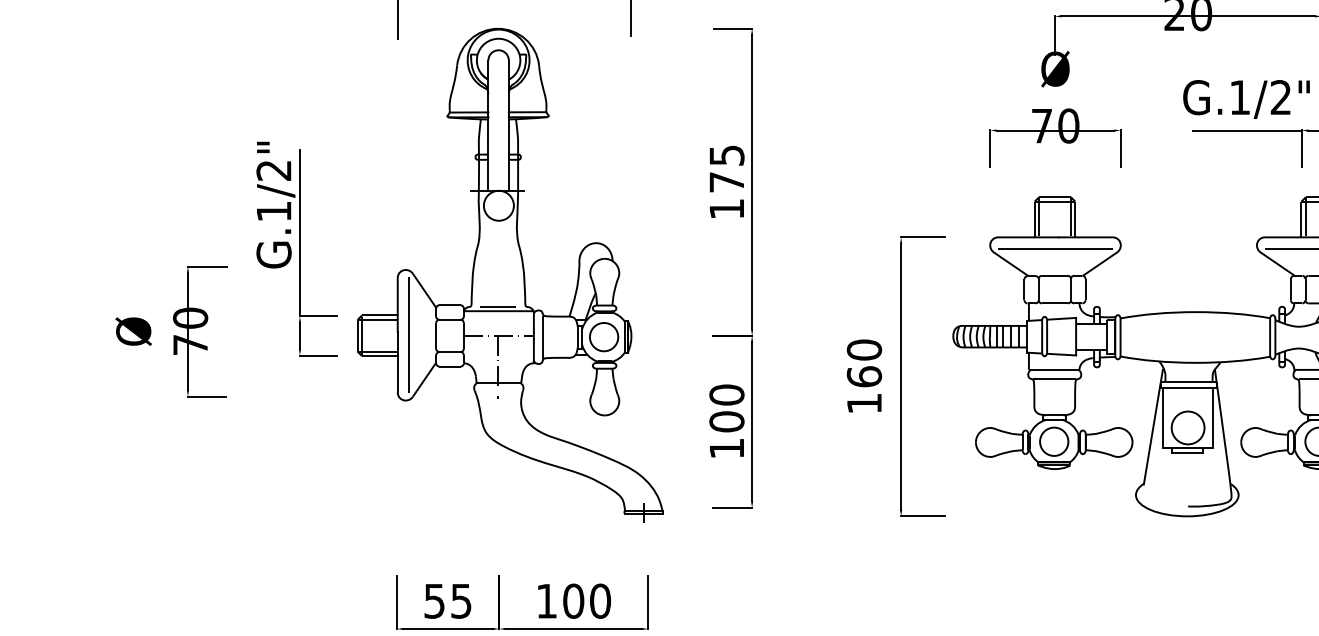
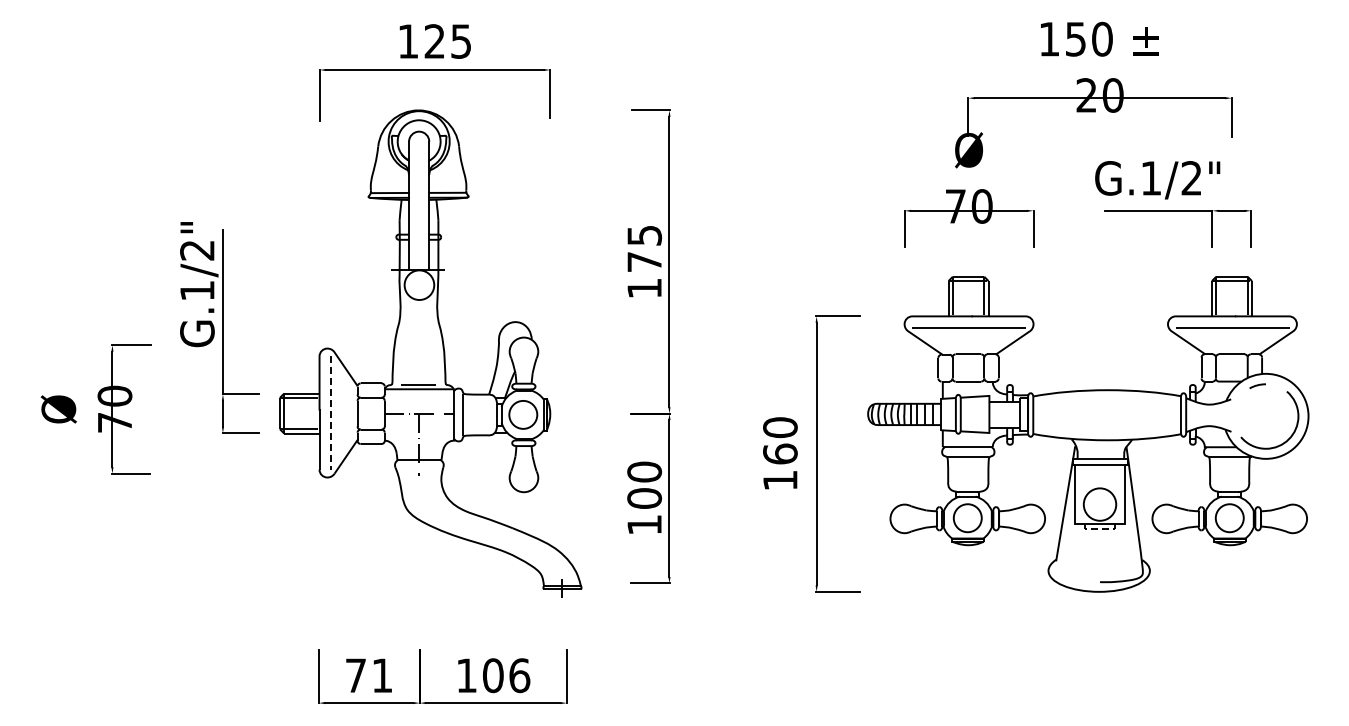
line: (408, 334) -> (330, 412), solid -> dashed
line: (1187, 453) -> (1099, 529), solid -> dashed
text: (448, 601) -> (369, 675), 55 -> 71
text: (600, 601) -> (519, 675), 100 -> 106

